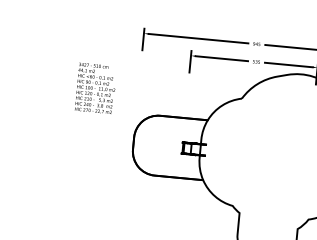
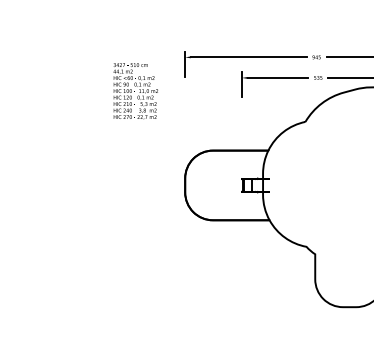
text: (95, 88) -> (135, 91), moved

